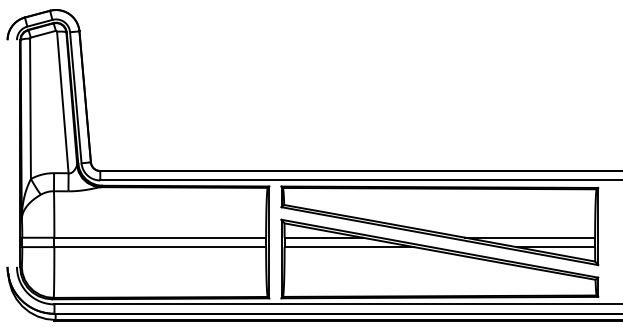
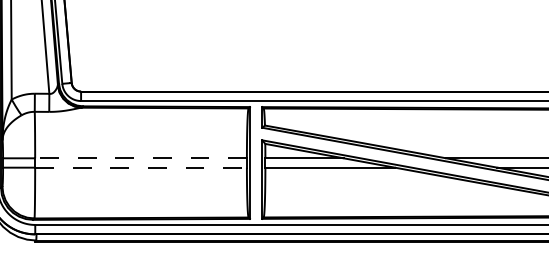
line: (160, 237) -> (141, 158), solid -> dashed
line: (160, 247) -> (141, 168), solid -> dashed

